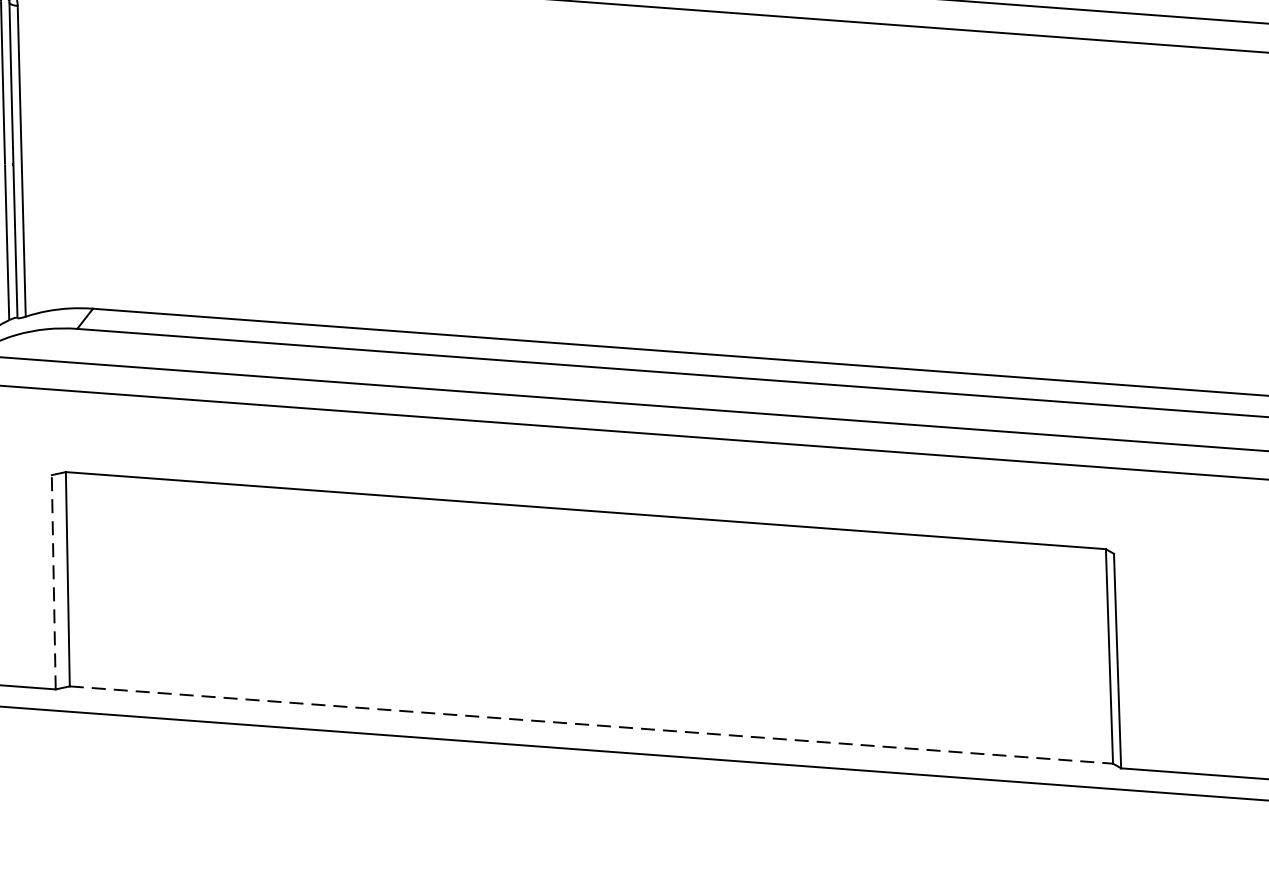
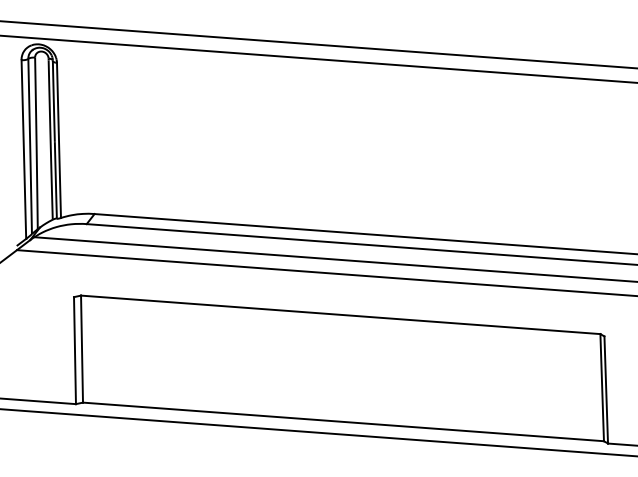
line: (54, 582) -> (75, 350), dashed -> solid
line: (591, 724) -> (343, 421), dashed -> solid

